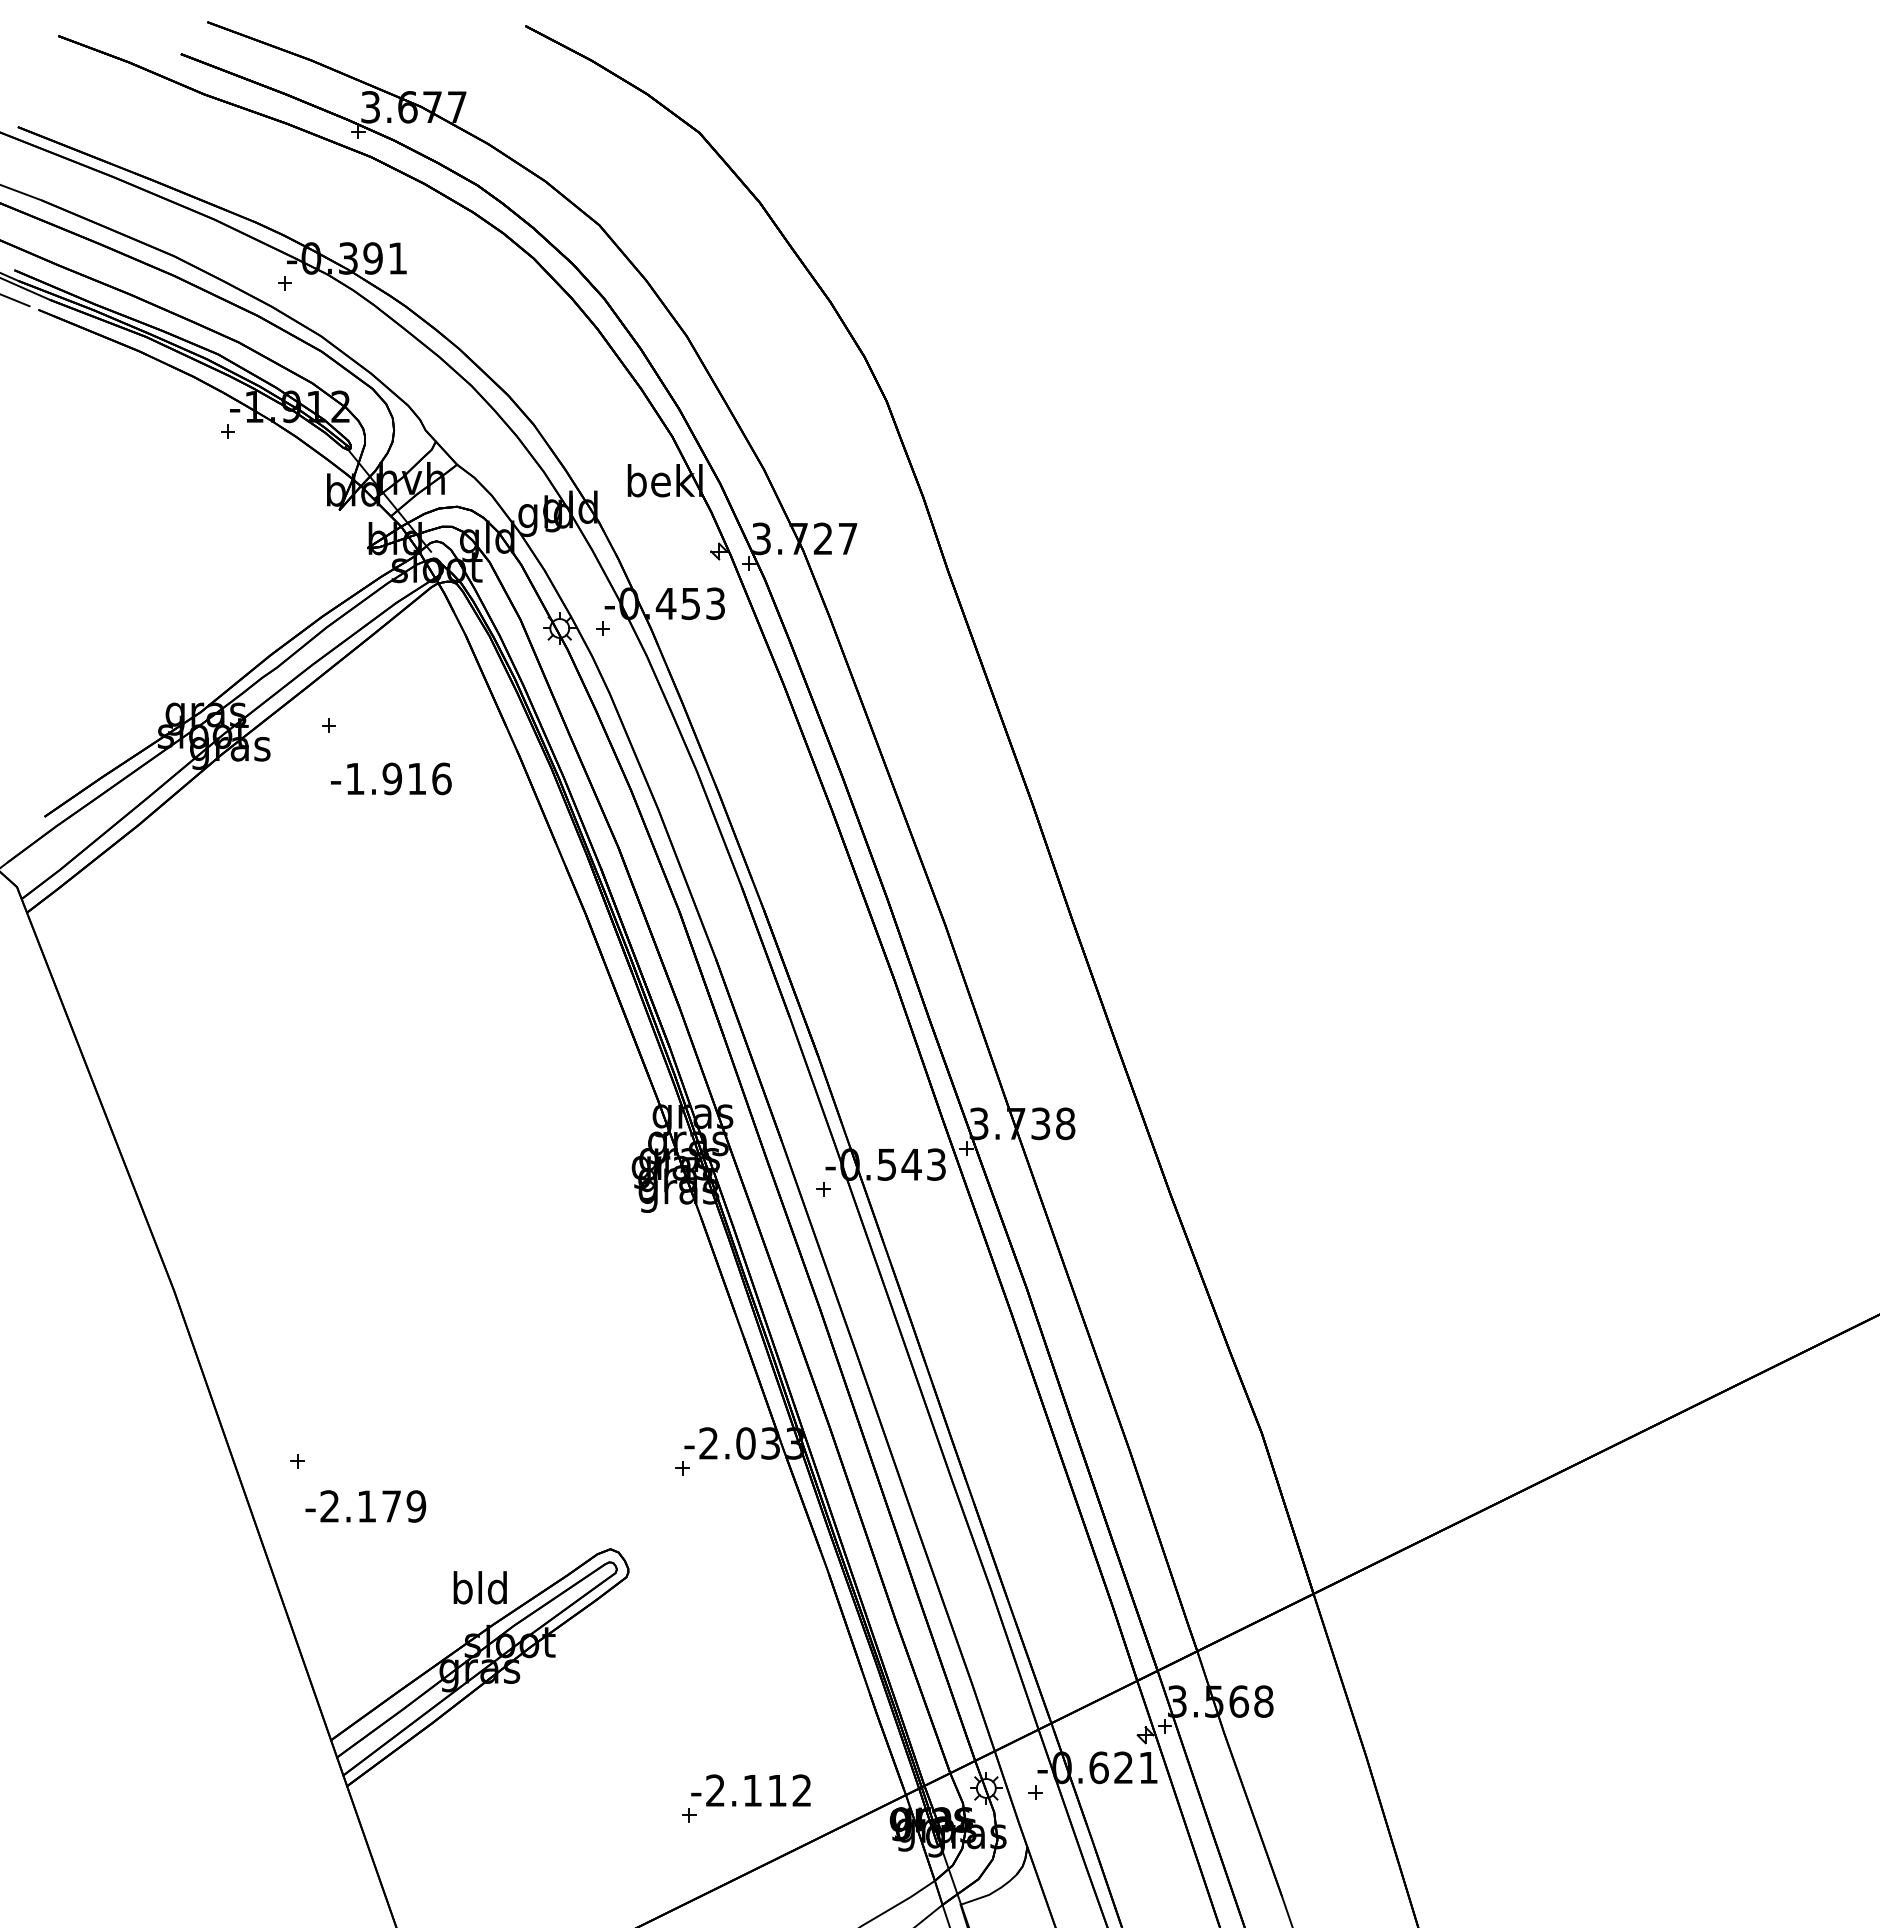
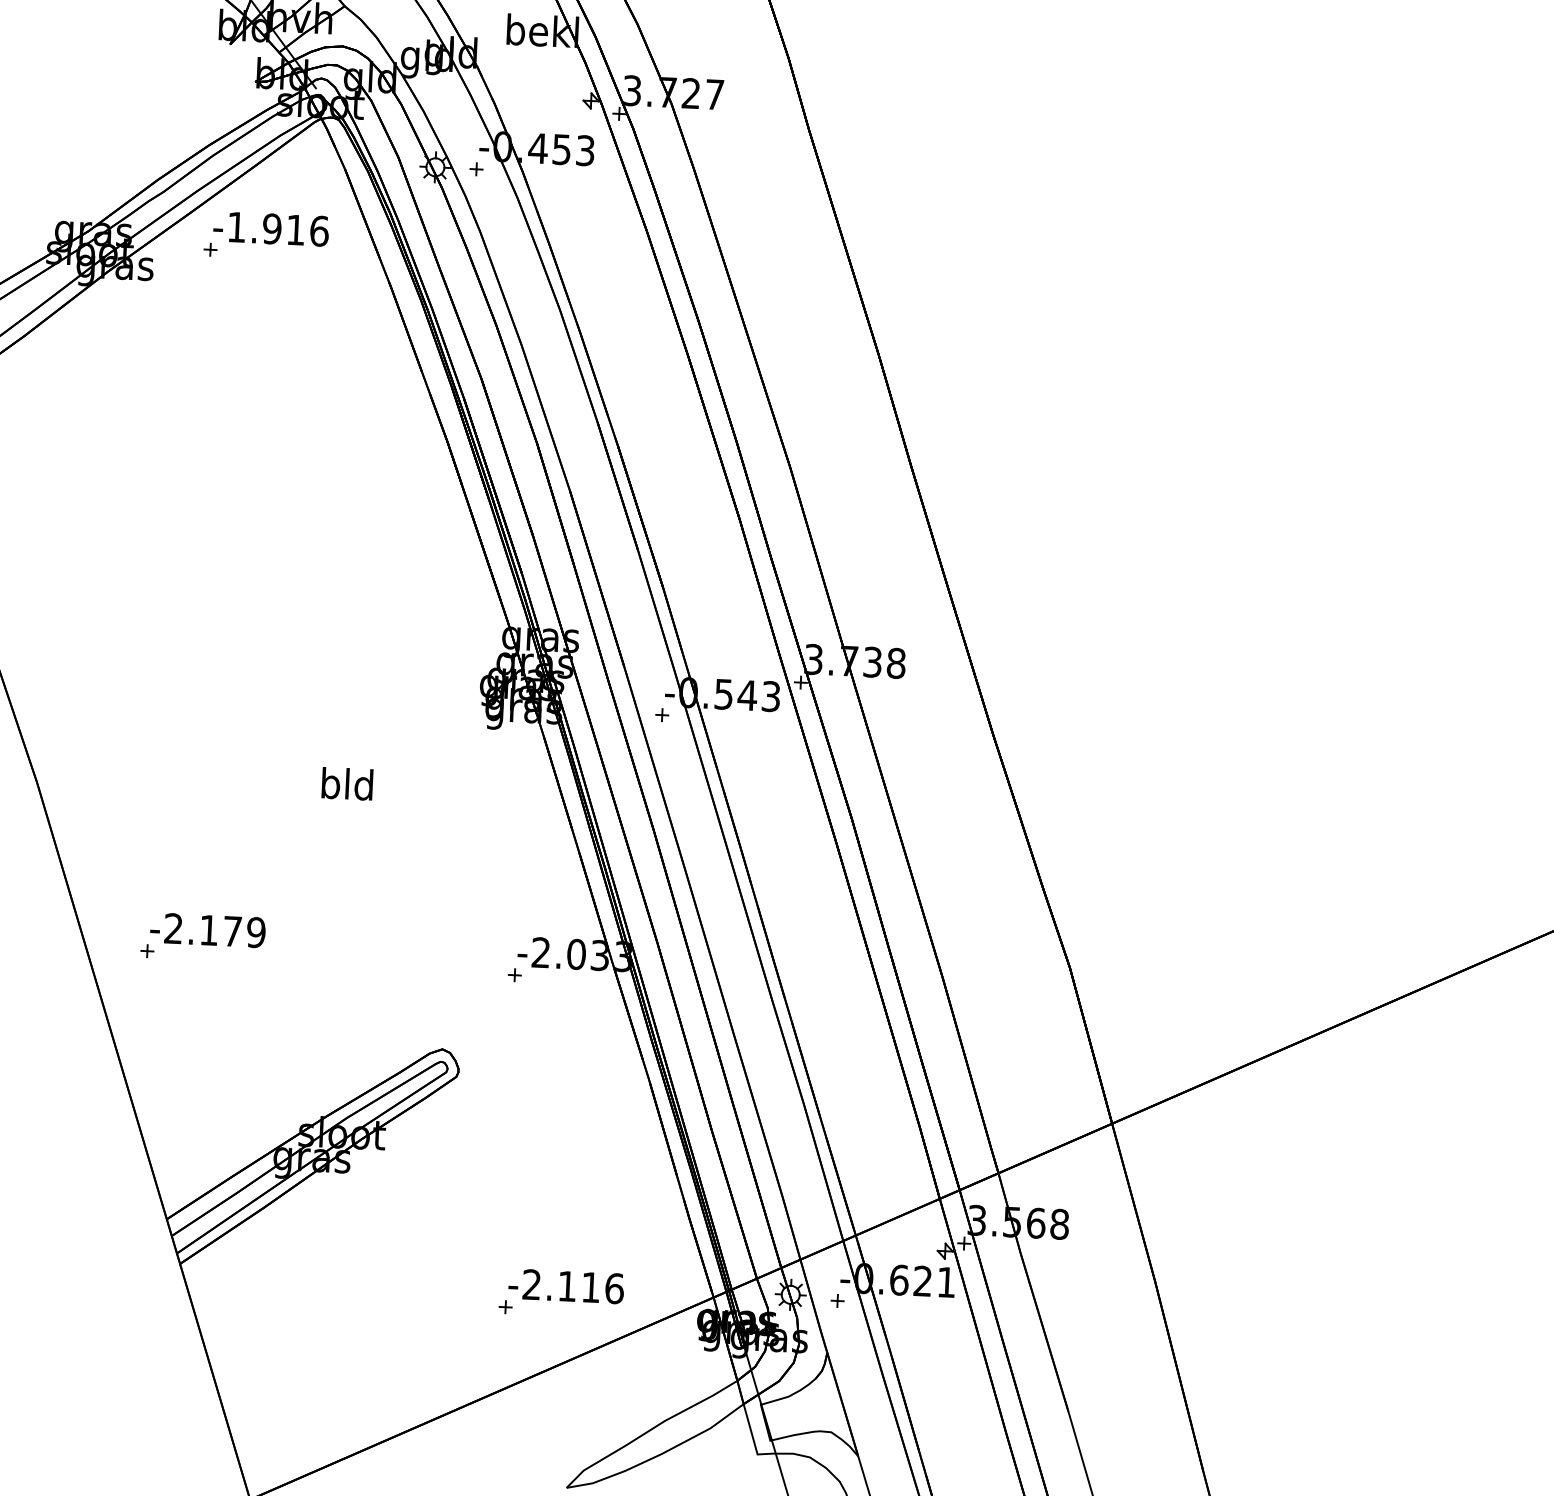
text: (391, 778) -> (271, 228), moved
text: (365, 1506) -> (207, 930), moved
text: (479, 1587) -> (346, 783), moved
text: (802, 1790) -> (614, 1288), -2.112 -> -2.116

